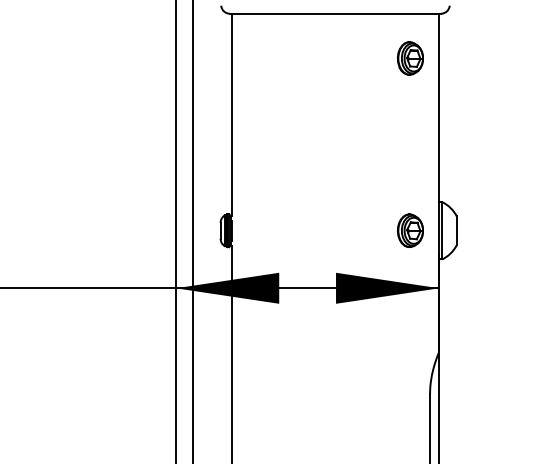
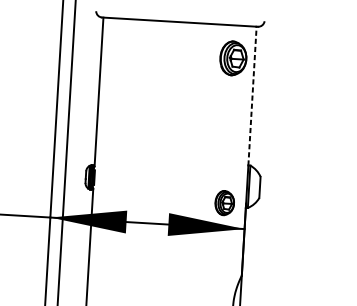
part: (410, 58) -> (233, 58), size x1.4
line: (439, 107) -> (252, 95), solid -> dashed
part: (409, 230) -> (224, 202), moved

